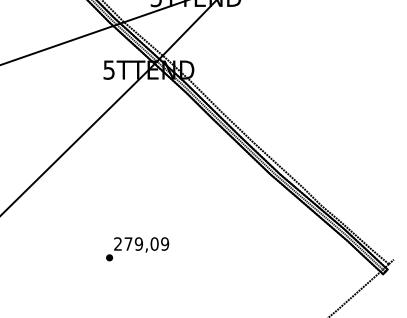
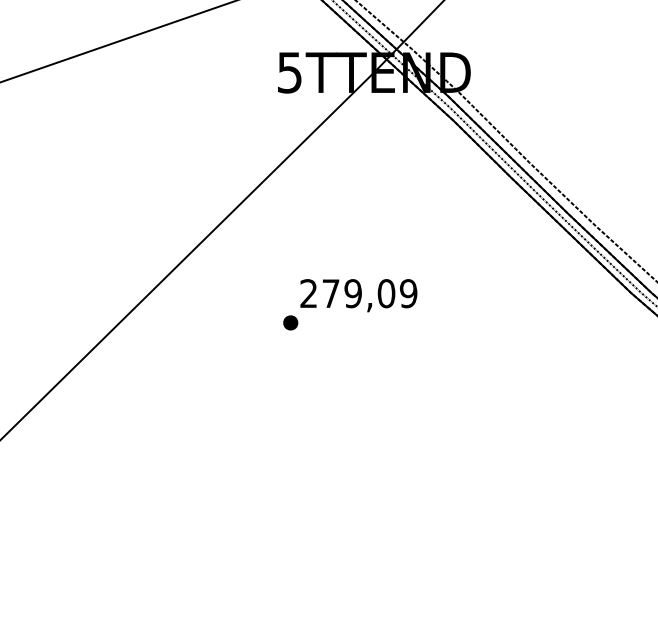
text: (137, 249) -> (350, 305), moved

